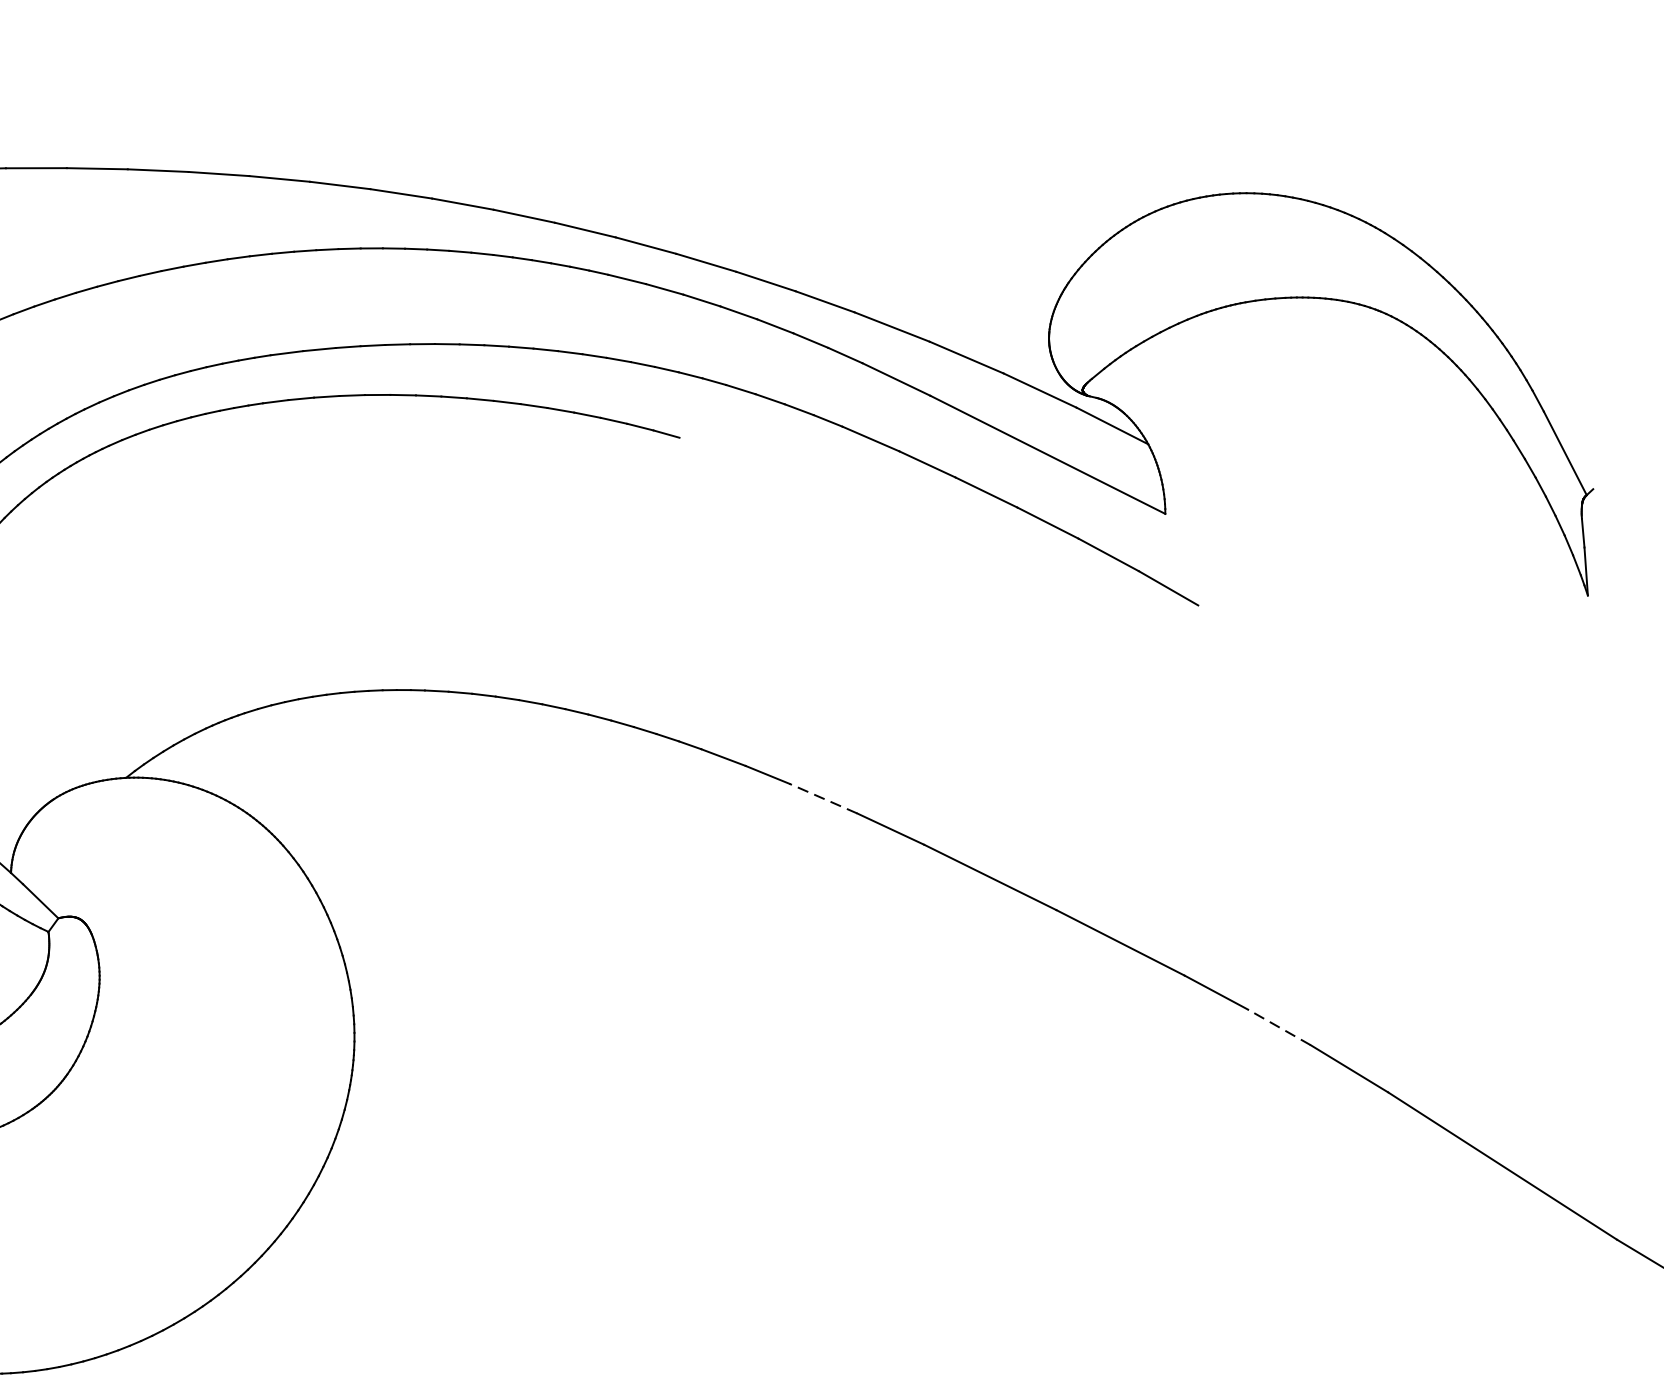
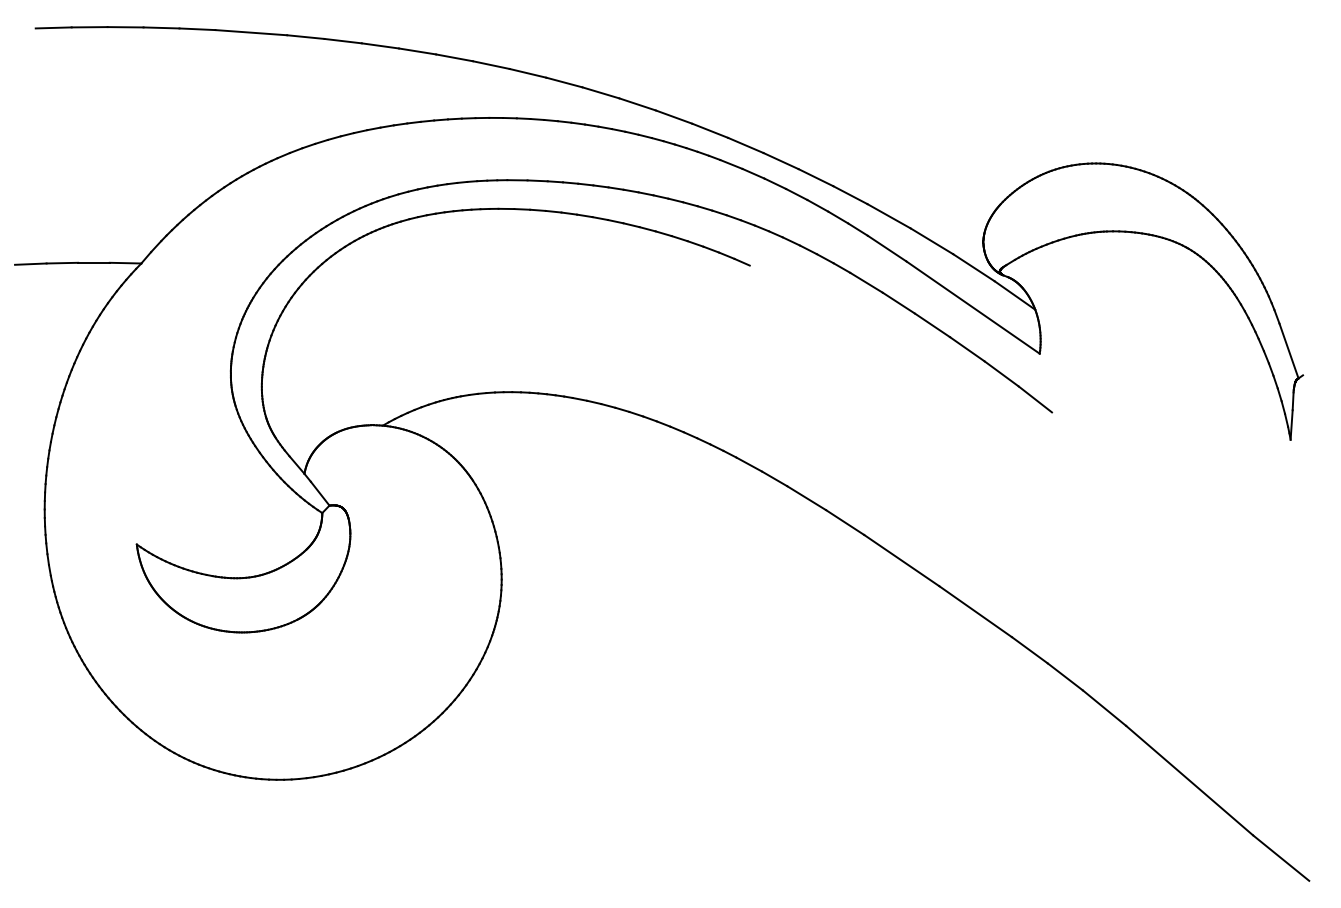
line: (823, 799) -> (806, 498), dashed -> solid
line: (1277, 1026) -> (1064, 676), dashed -> solid

